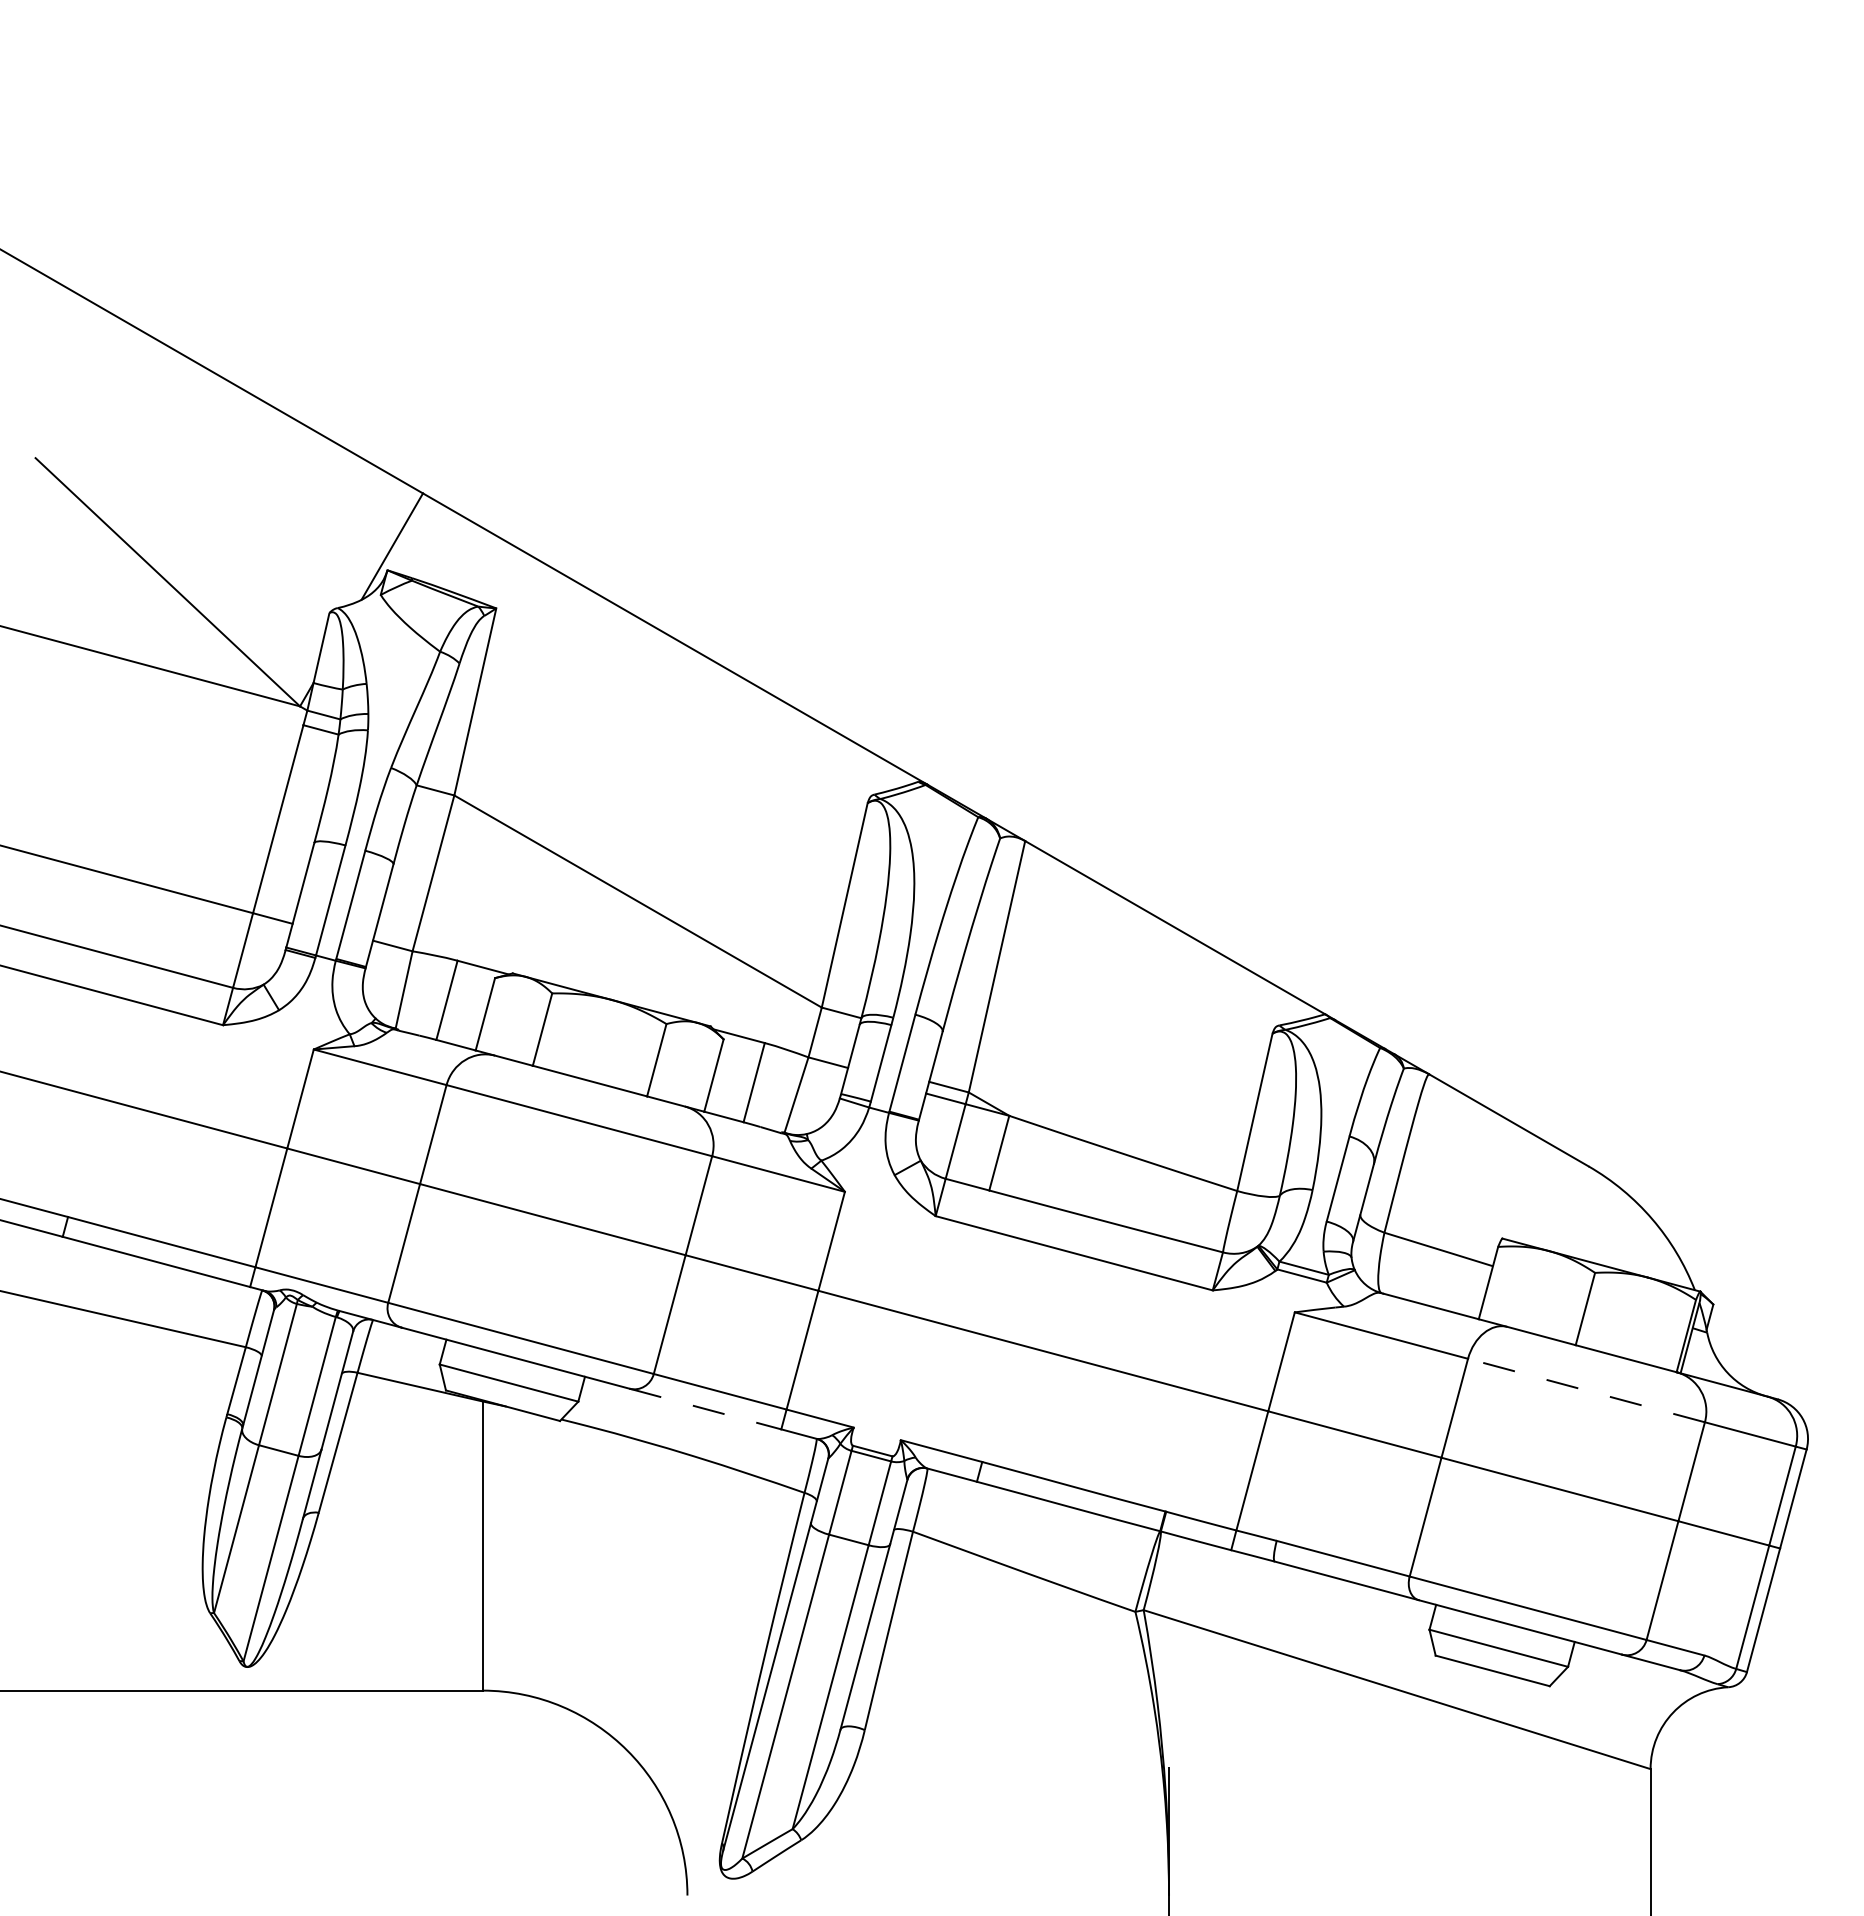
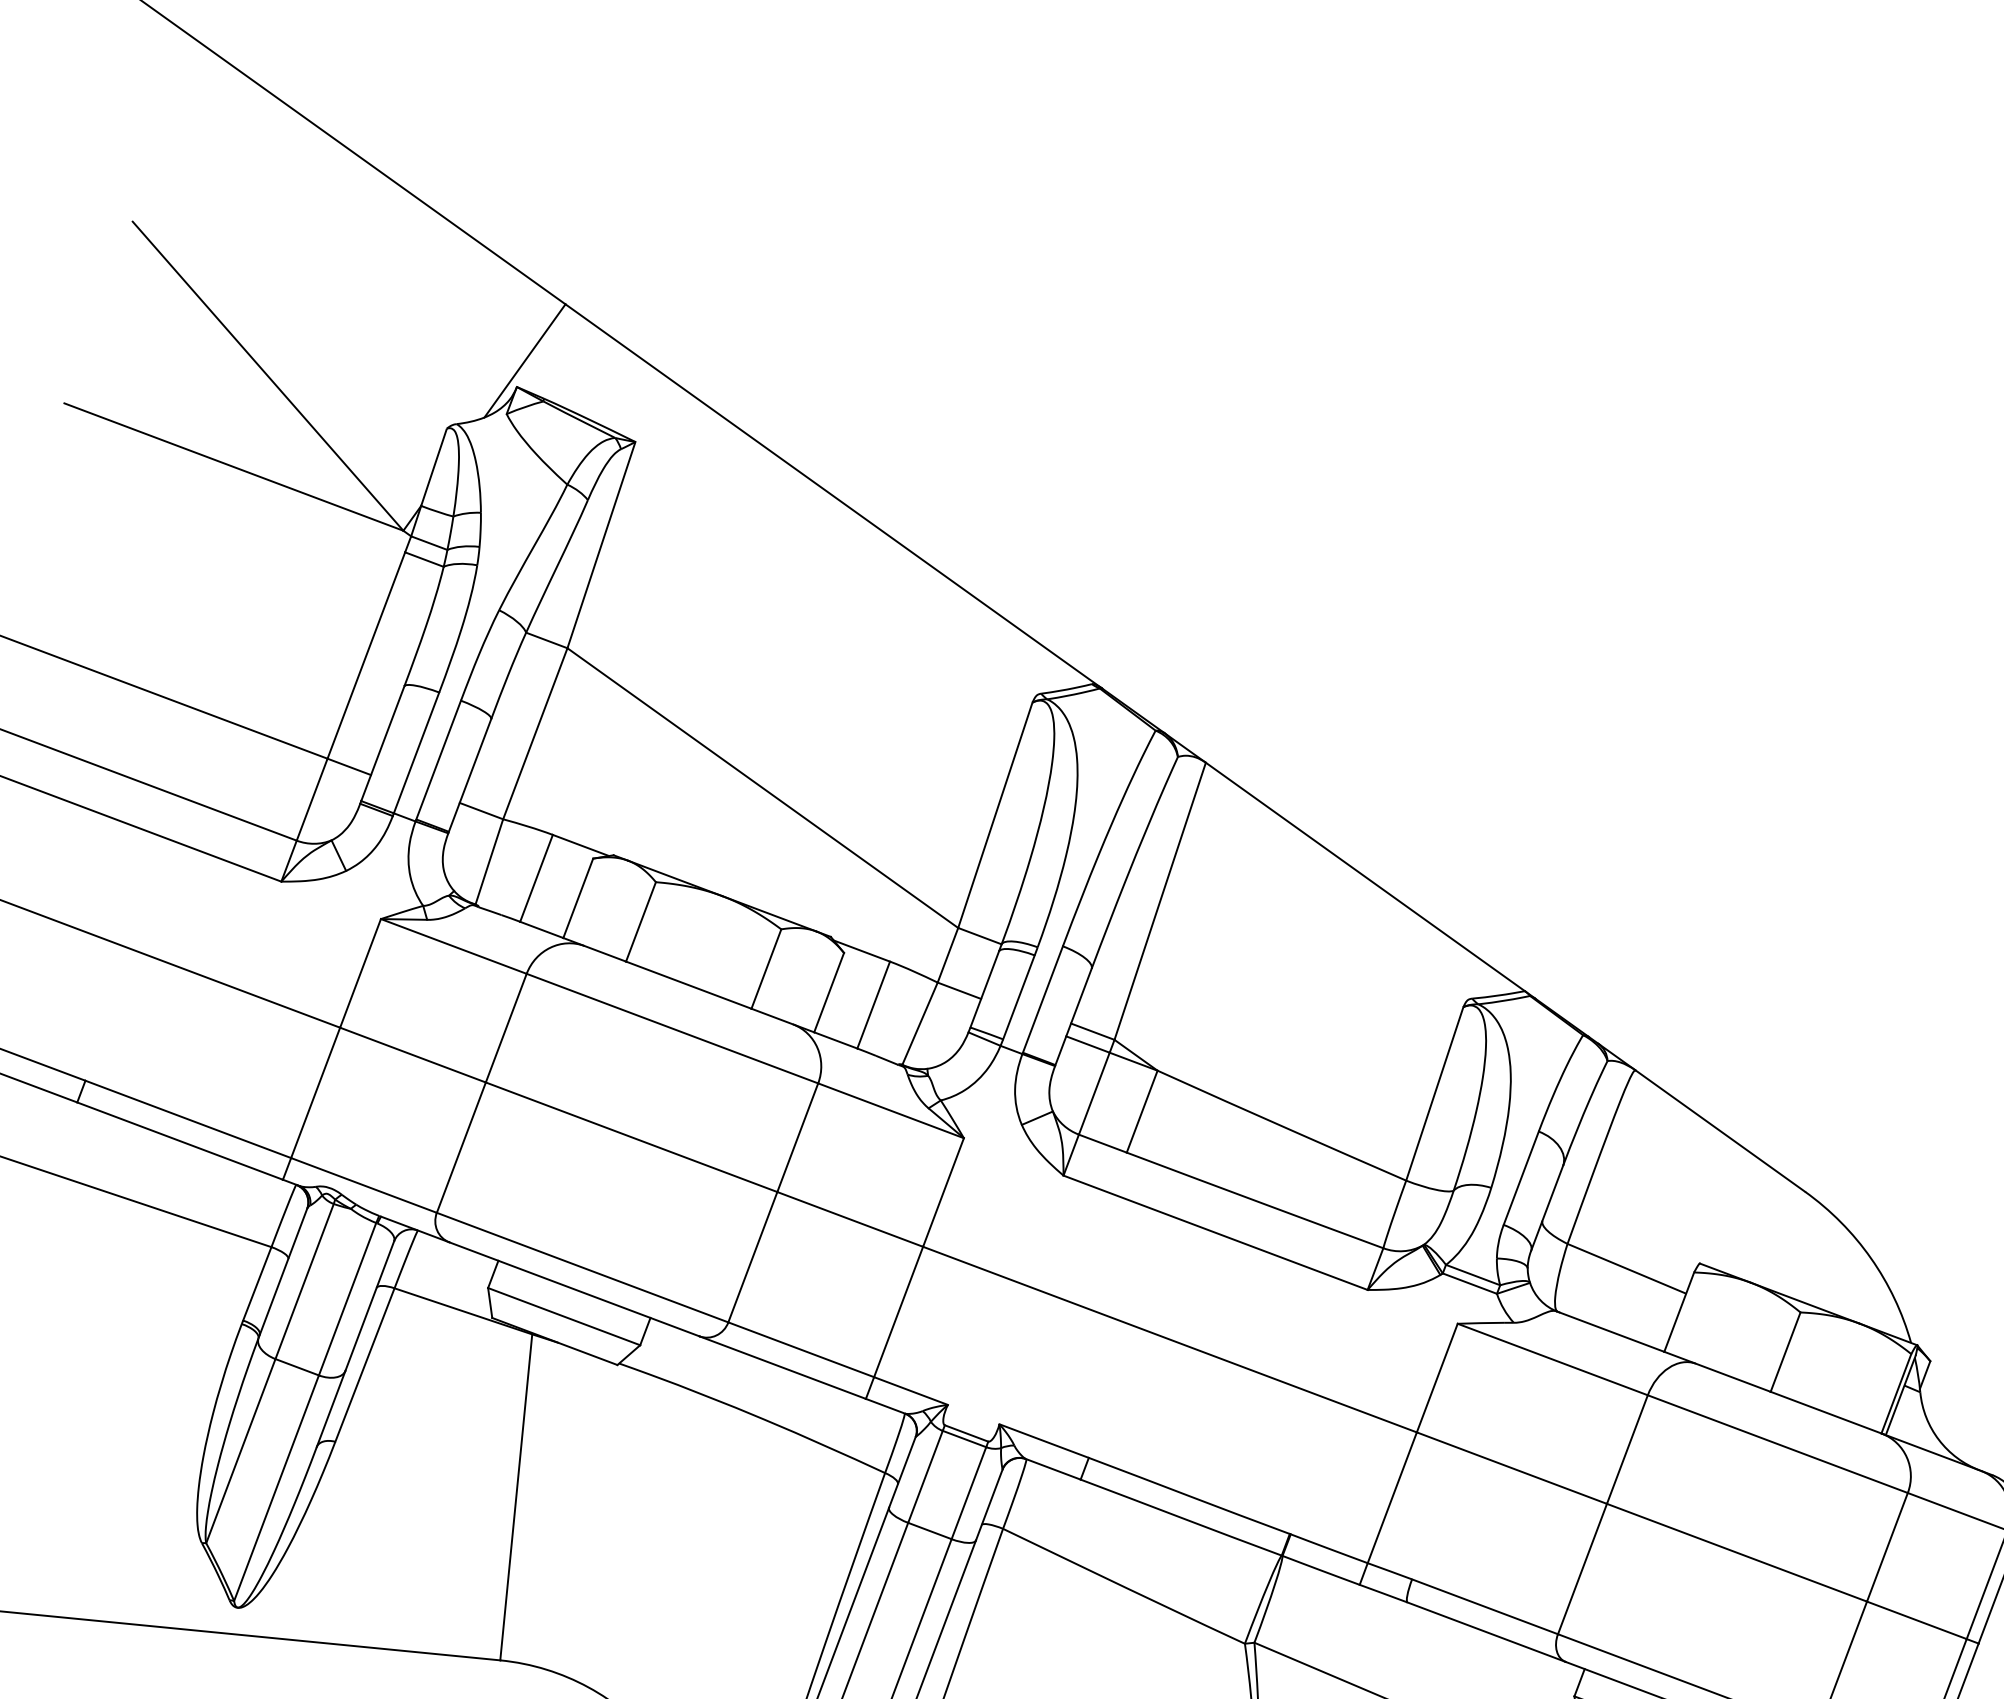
line: (1586, 1390) -> (1777, 1444), dashed -> solid
line: (705, 1409) -> (782, 1368), dashed -> solid

